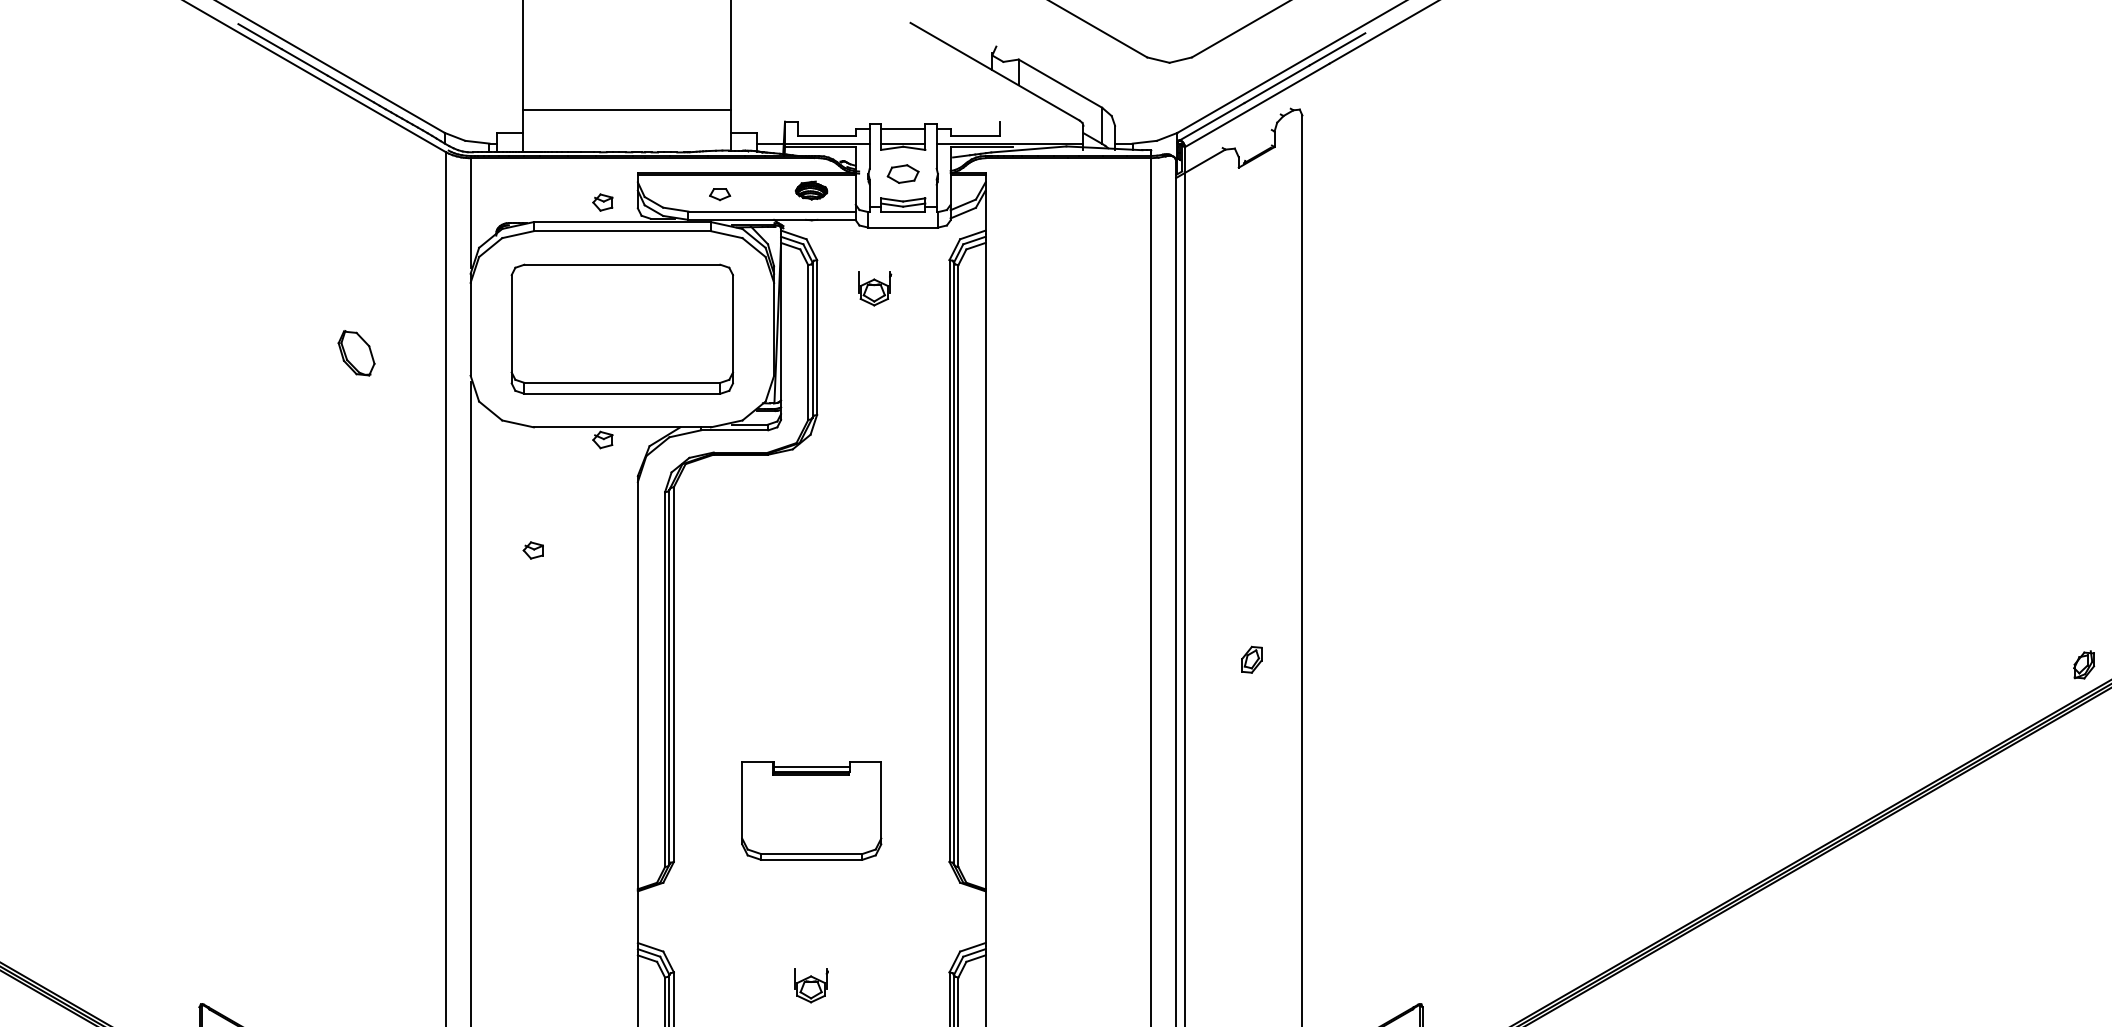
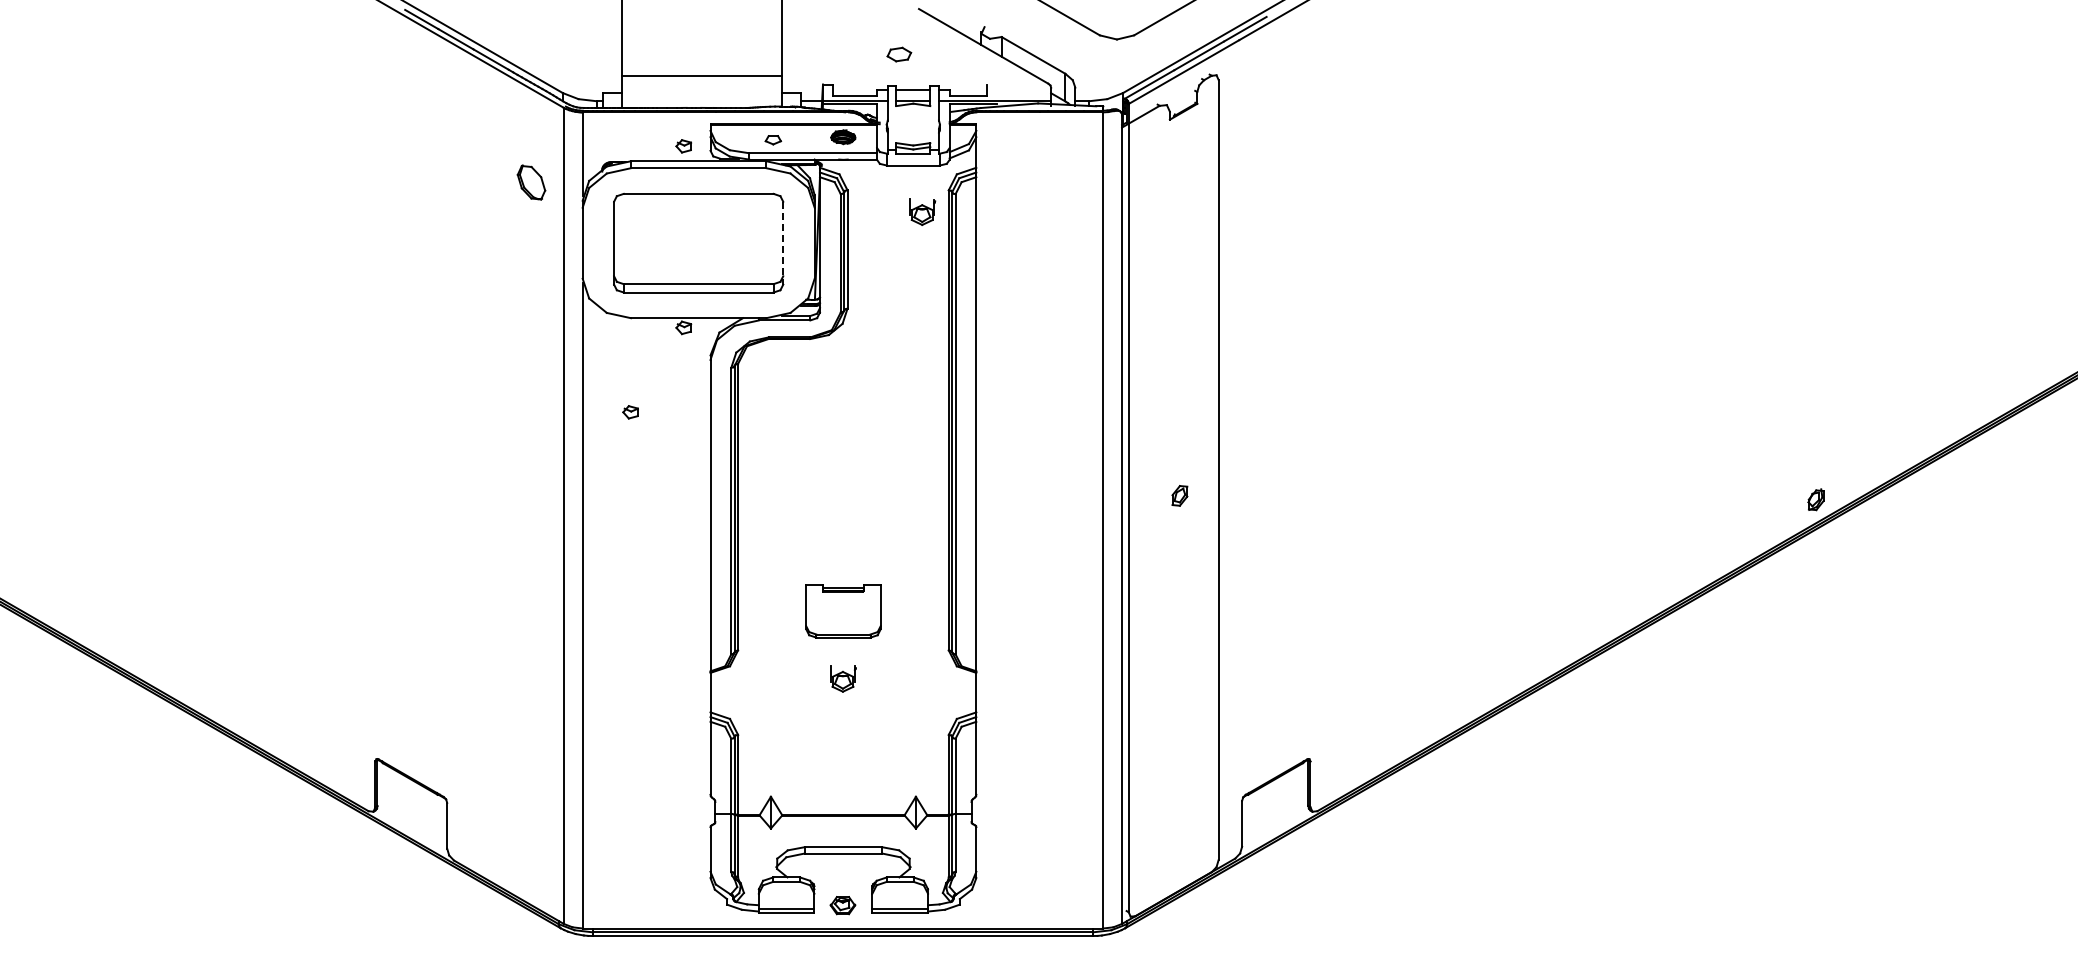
part: (903, 173) -> (899, 54), moved
part: (874, 287) -> (922, 211), moved
line: (733, 329) -> (783, 243), solid -> dashed
part: (356, 353) -> (531, 182), moved
part: (811, 811) -> (843, 611), size x0.7
part: (811, 985) -> (843, 678), moved

